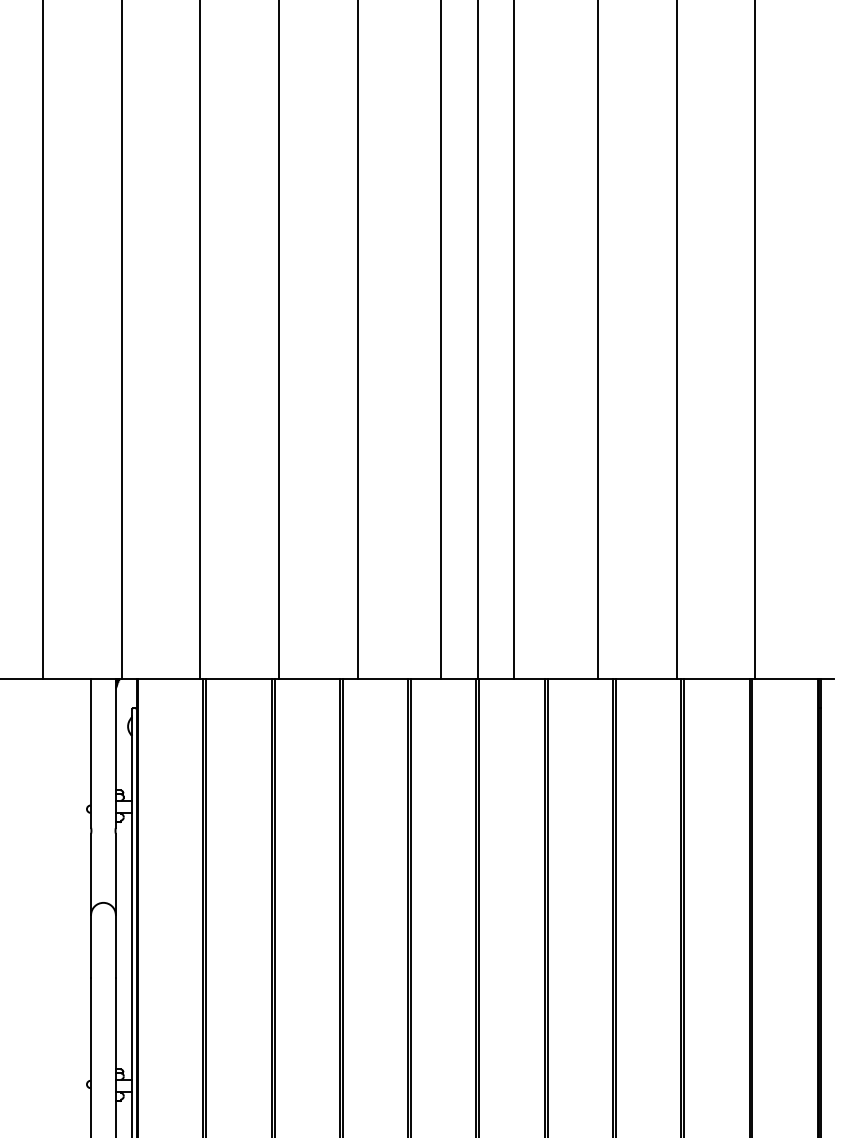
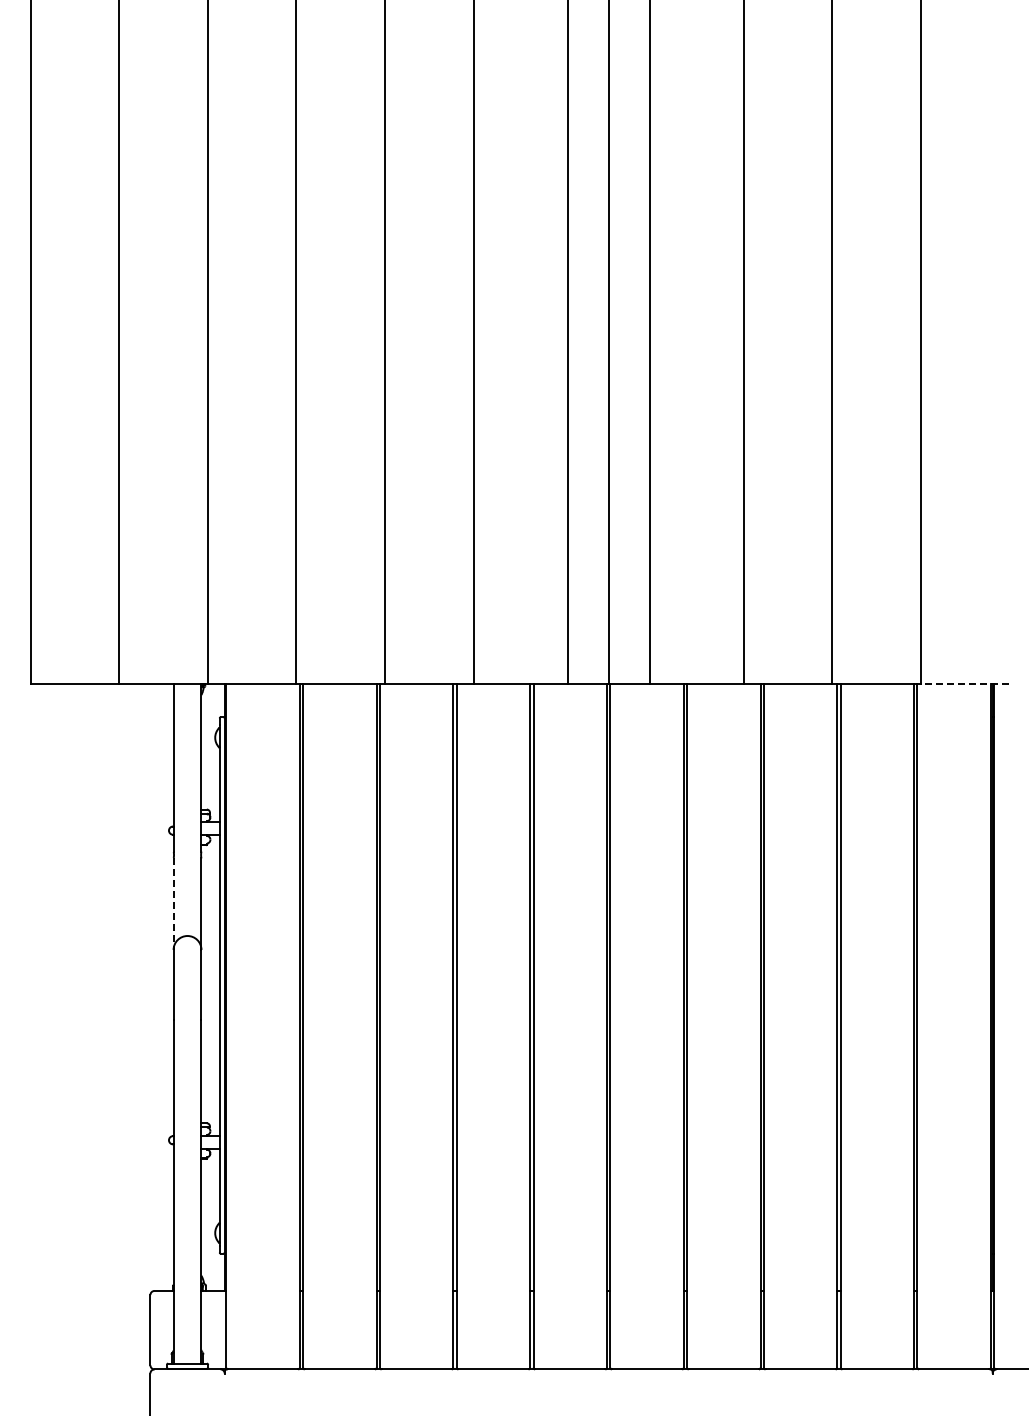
line: (794, 679) -> (964, 684), solid -> dashed
line: (90, 874) -> (173, 904), solid -> dashed

